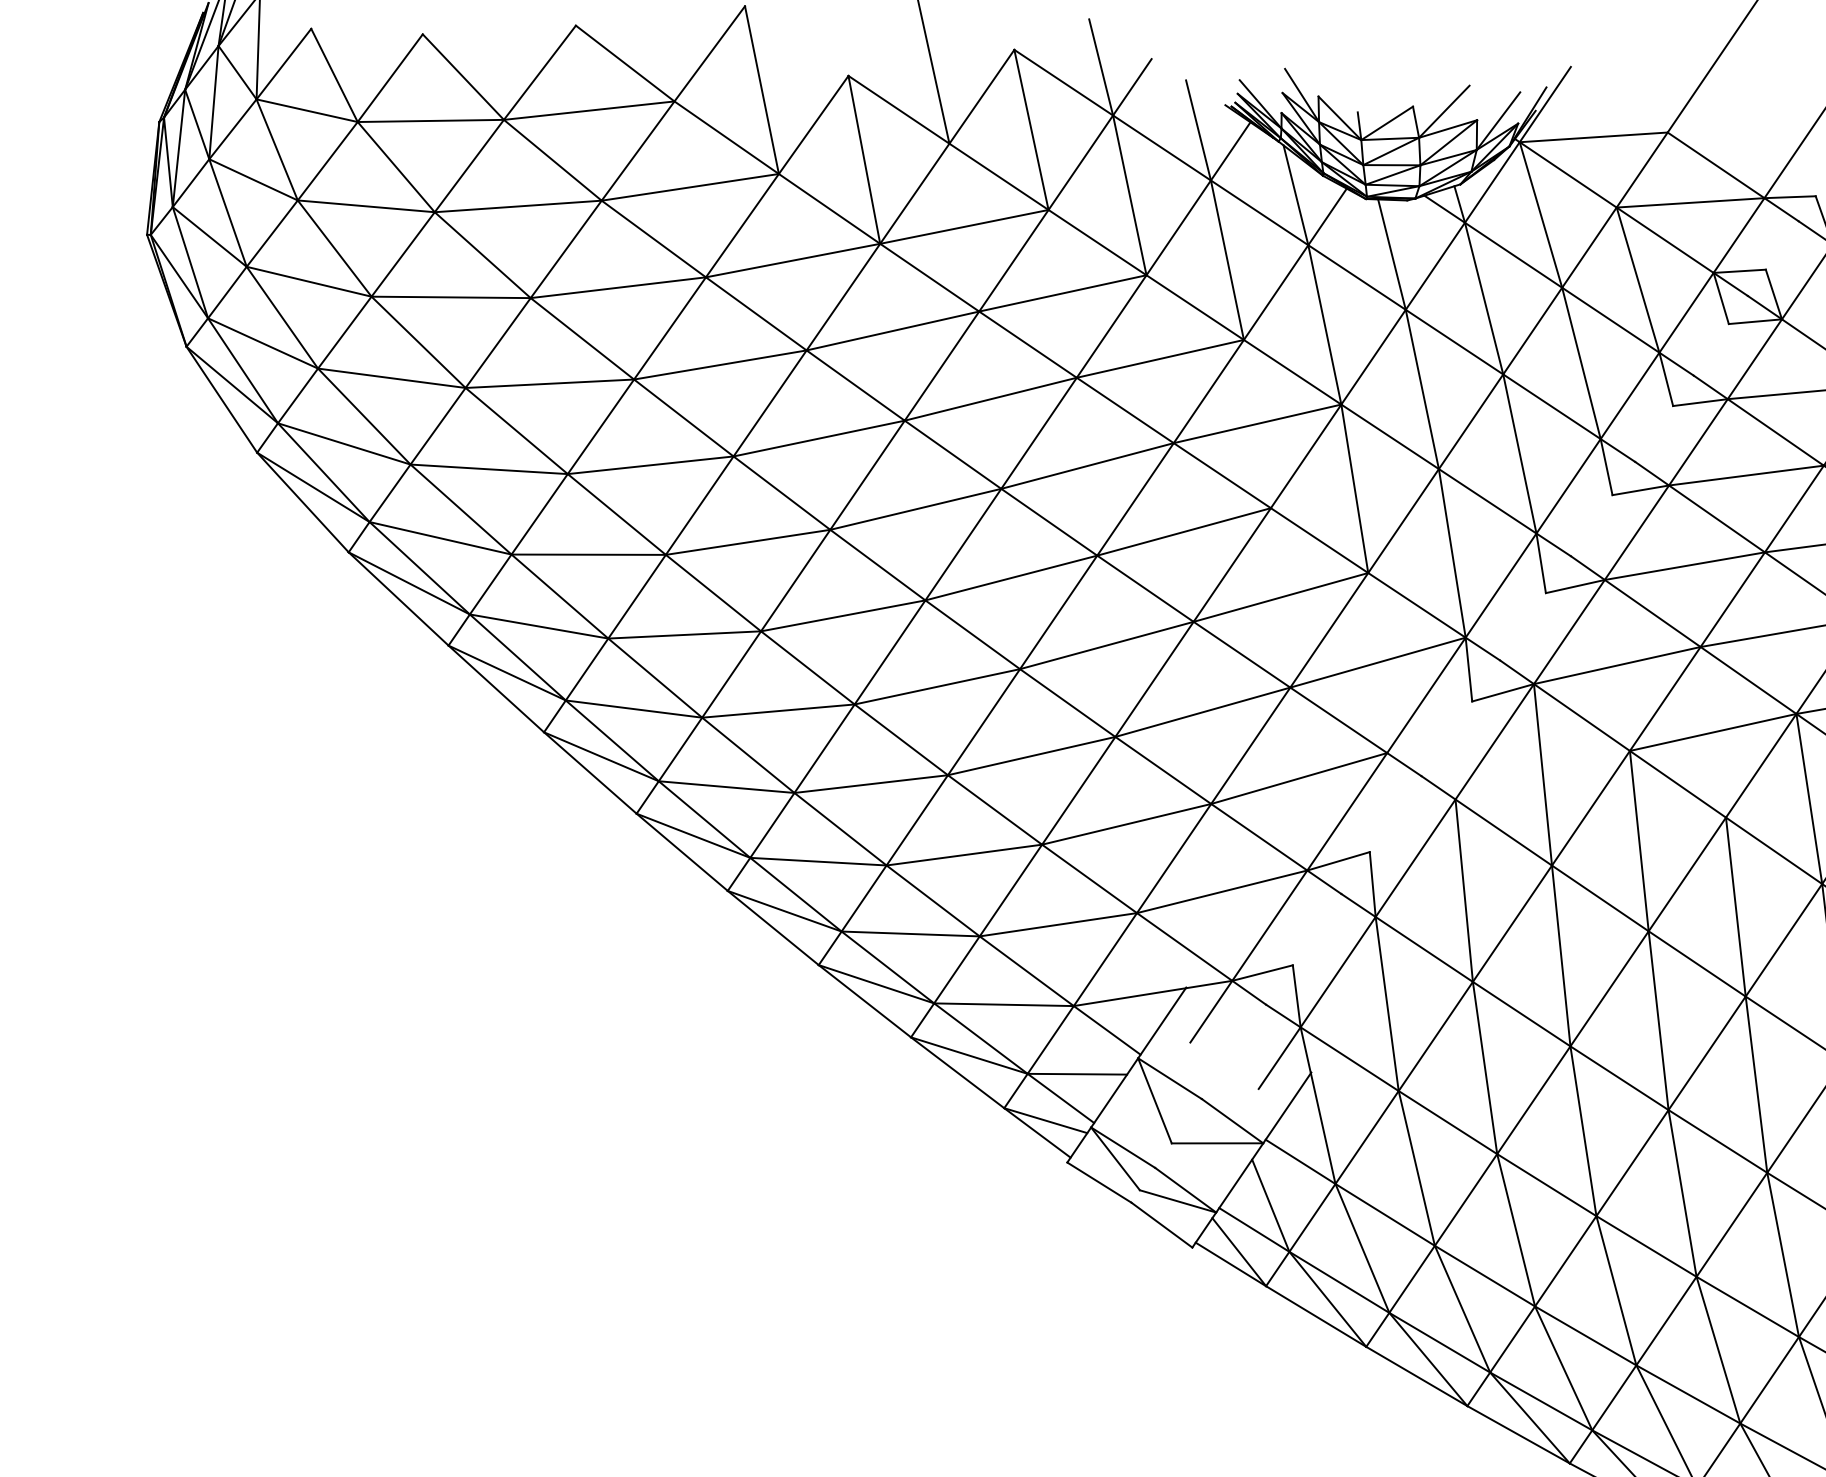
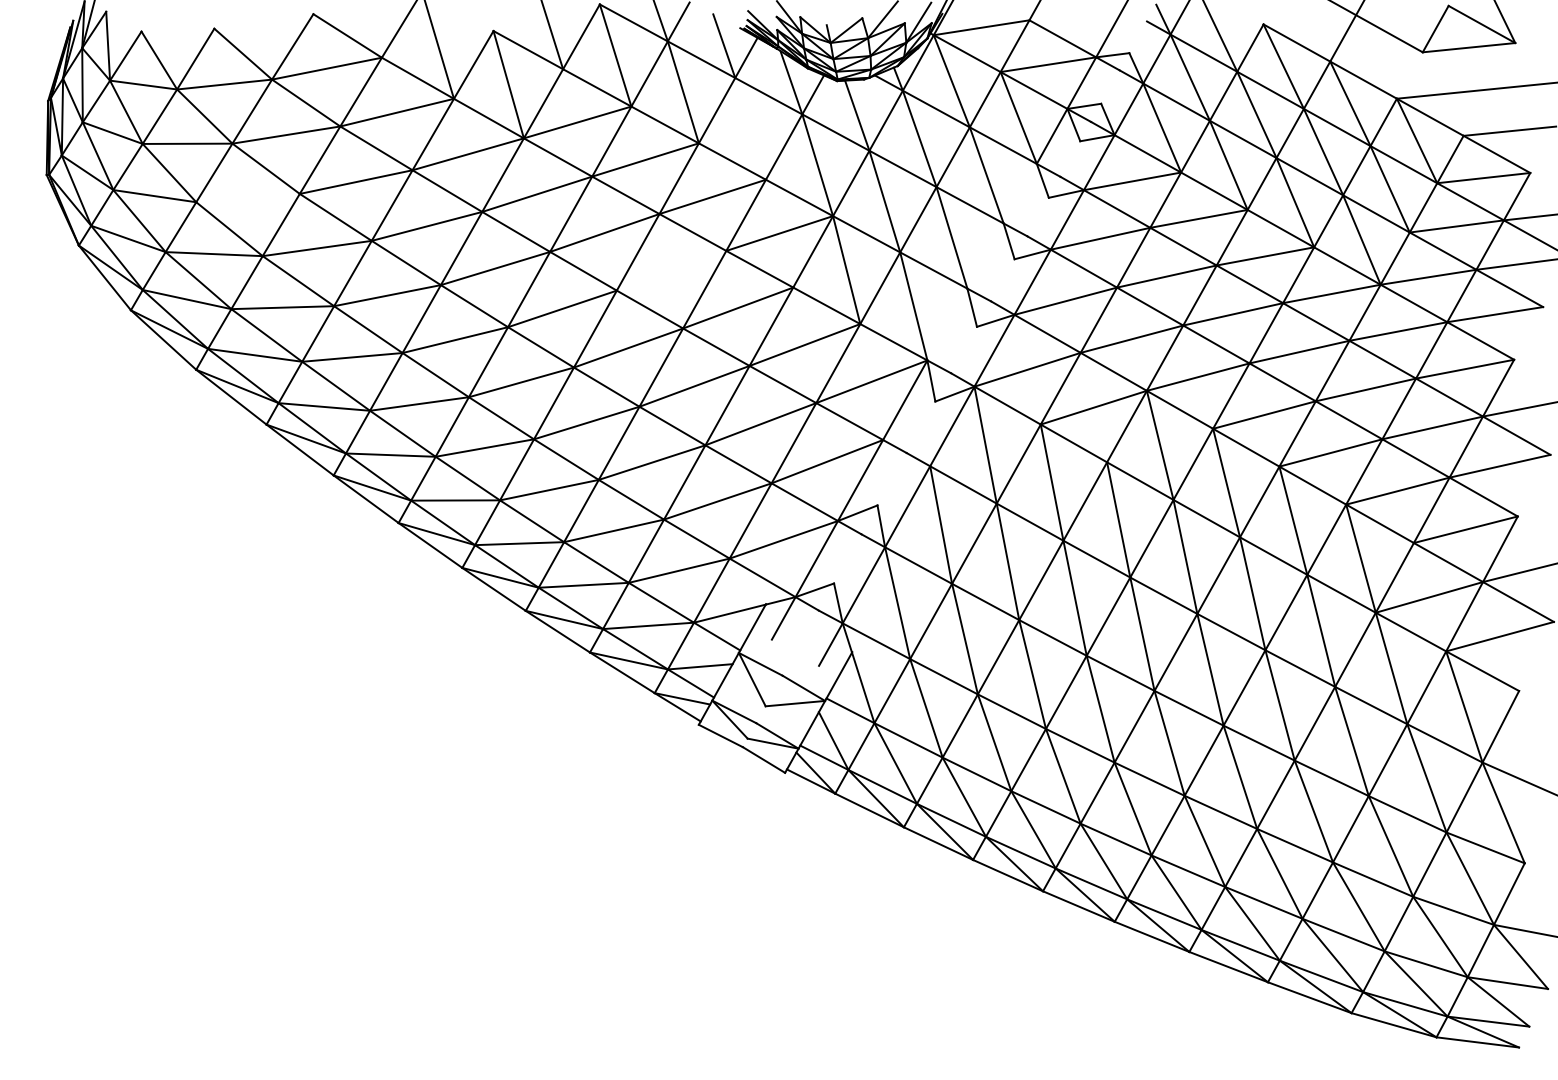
line: (1227, 259) -> (750, 128), removed
line: (450, 296) -> (247, 197), removed
line: (1087, 465) -> (671, 270), removed
line: (1561, 494) -> (981, 261), removed

